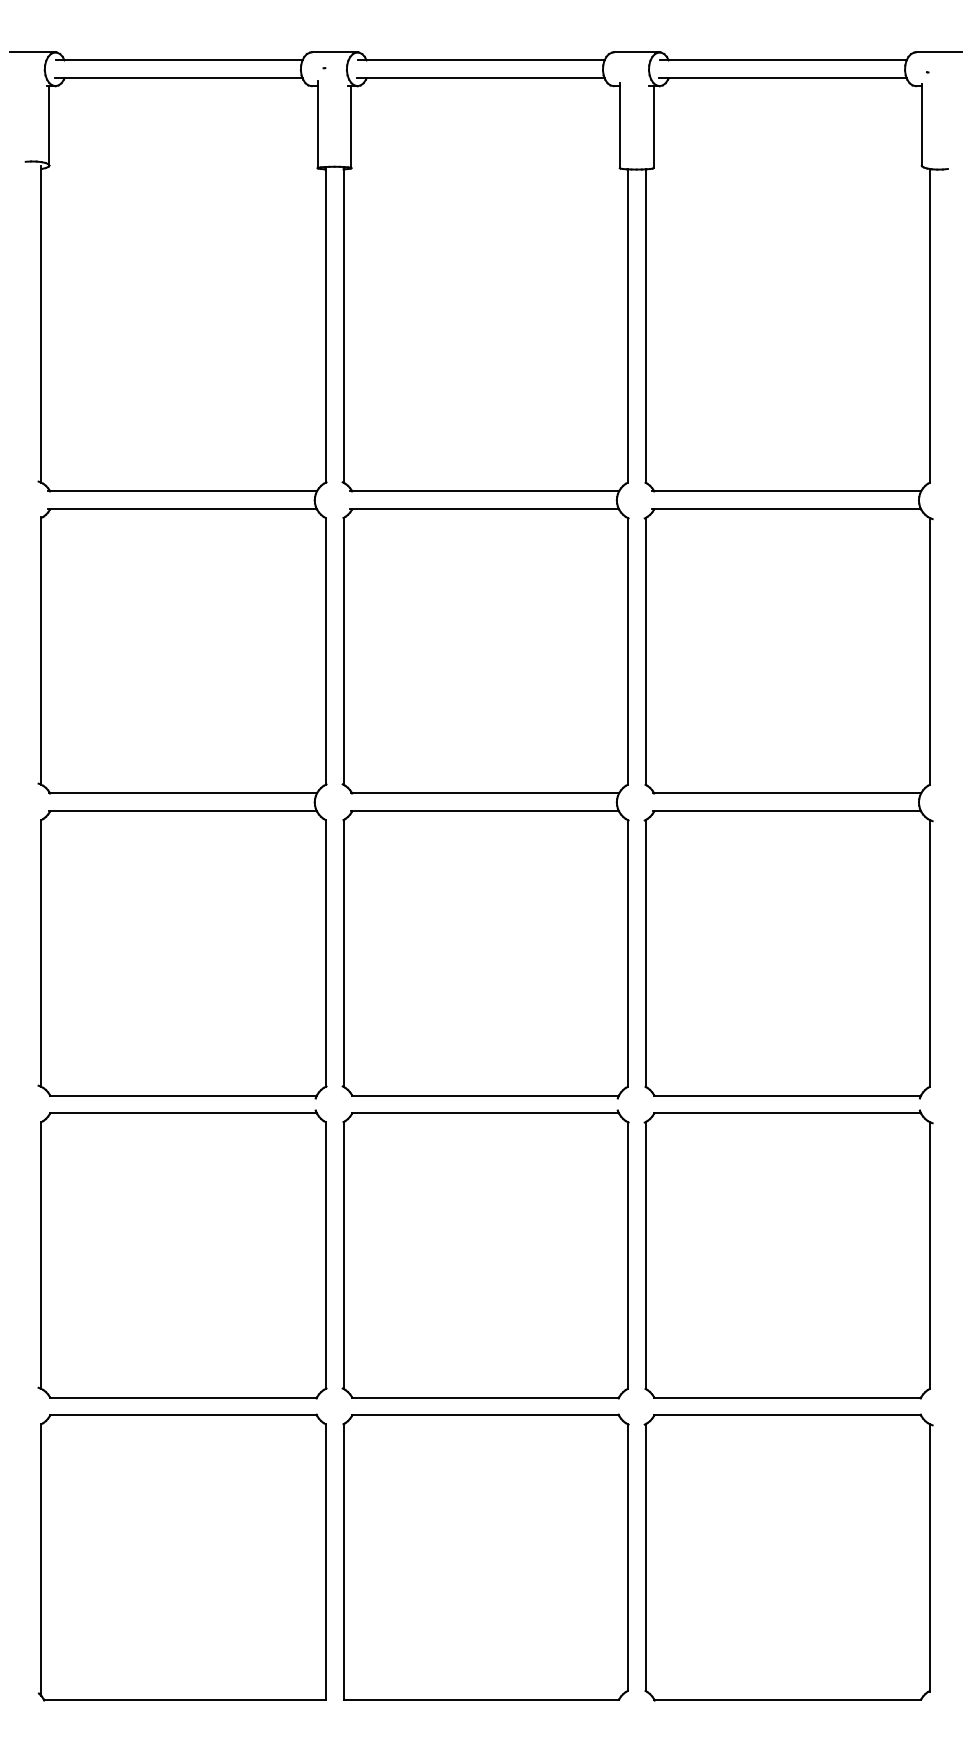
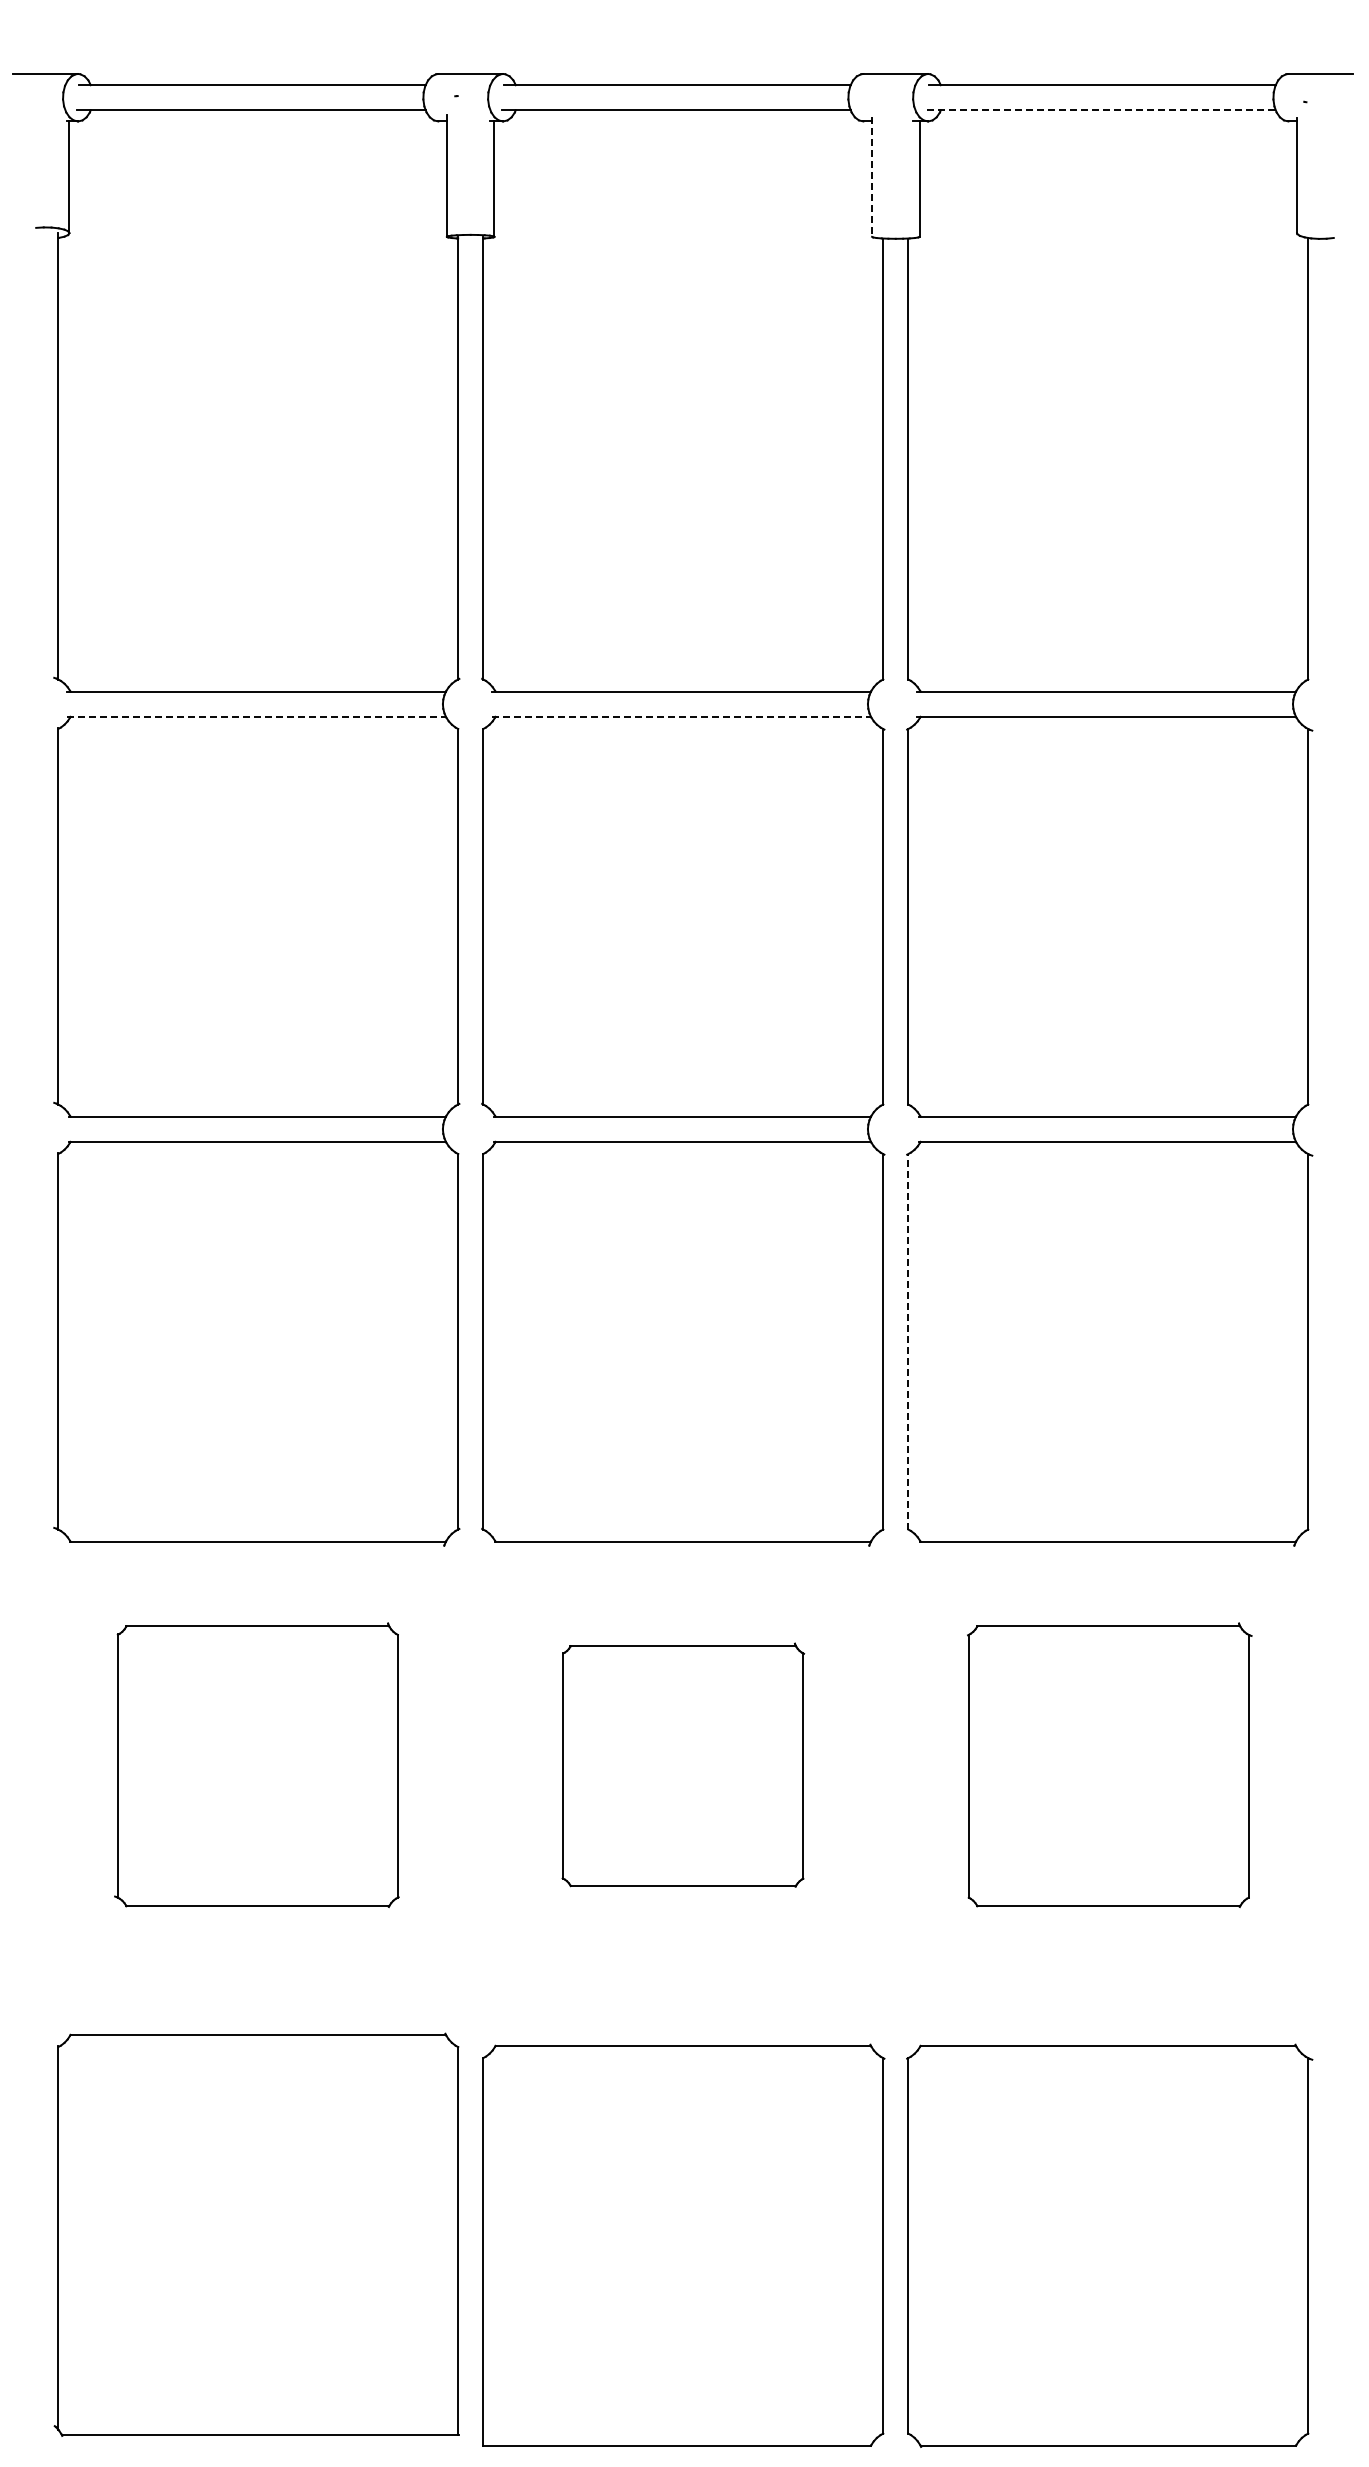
line: (783, 78) -> (1102, 110), solid -> dashed
line: (620, 125) -> (872, 176), solid -> dashed
line: (183, 509) -> (257, 716), solid -> dashed
line: (485, 509) -> (682, 716), solid -> dashed
line: (645, 953) -> (908, 1341), solid -> dashed
part: (182, 1253) -> (256, 1764), size x0.7
part: (485, 1253) -> (683, 1764), size x0.6
part: (788, 1253) -> (1109, 1764), size x0.7
part: (485, 1556) -> (683, 2244), moved
part: (182, 1557) -> (256, 2234), moved
part: (788, 1557) -> (1109, 2245), moved

